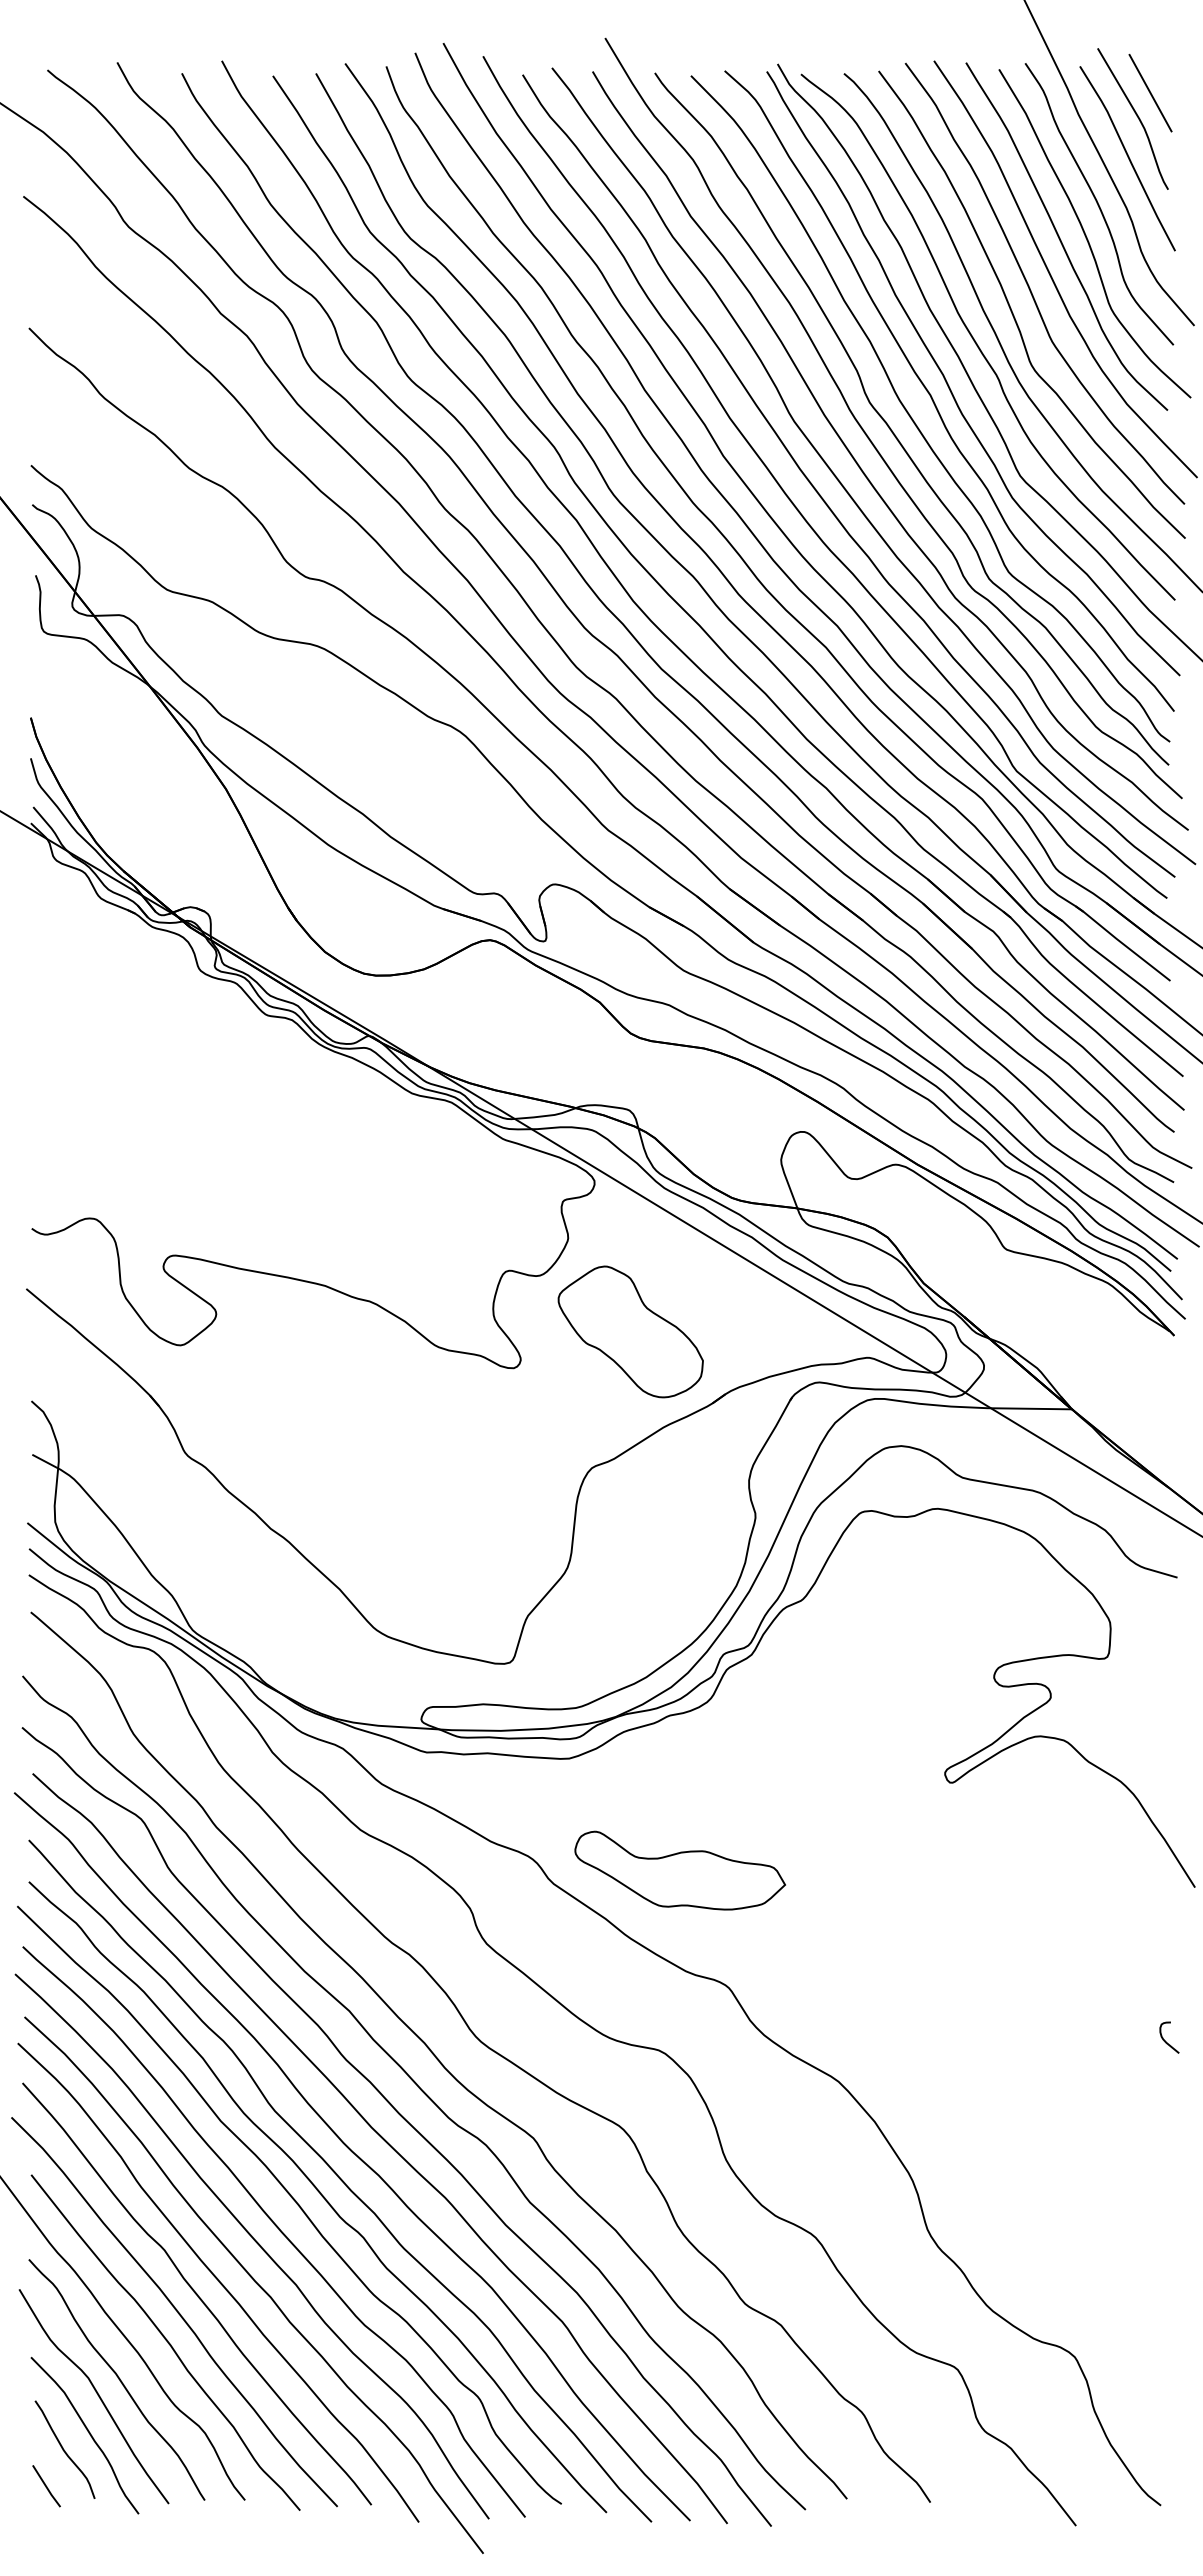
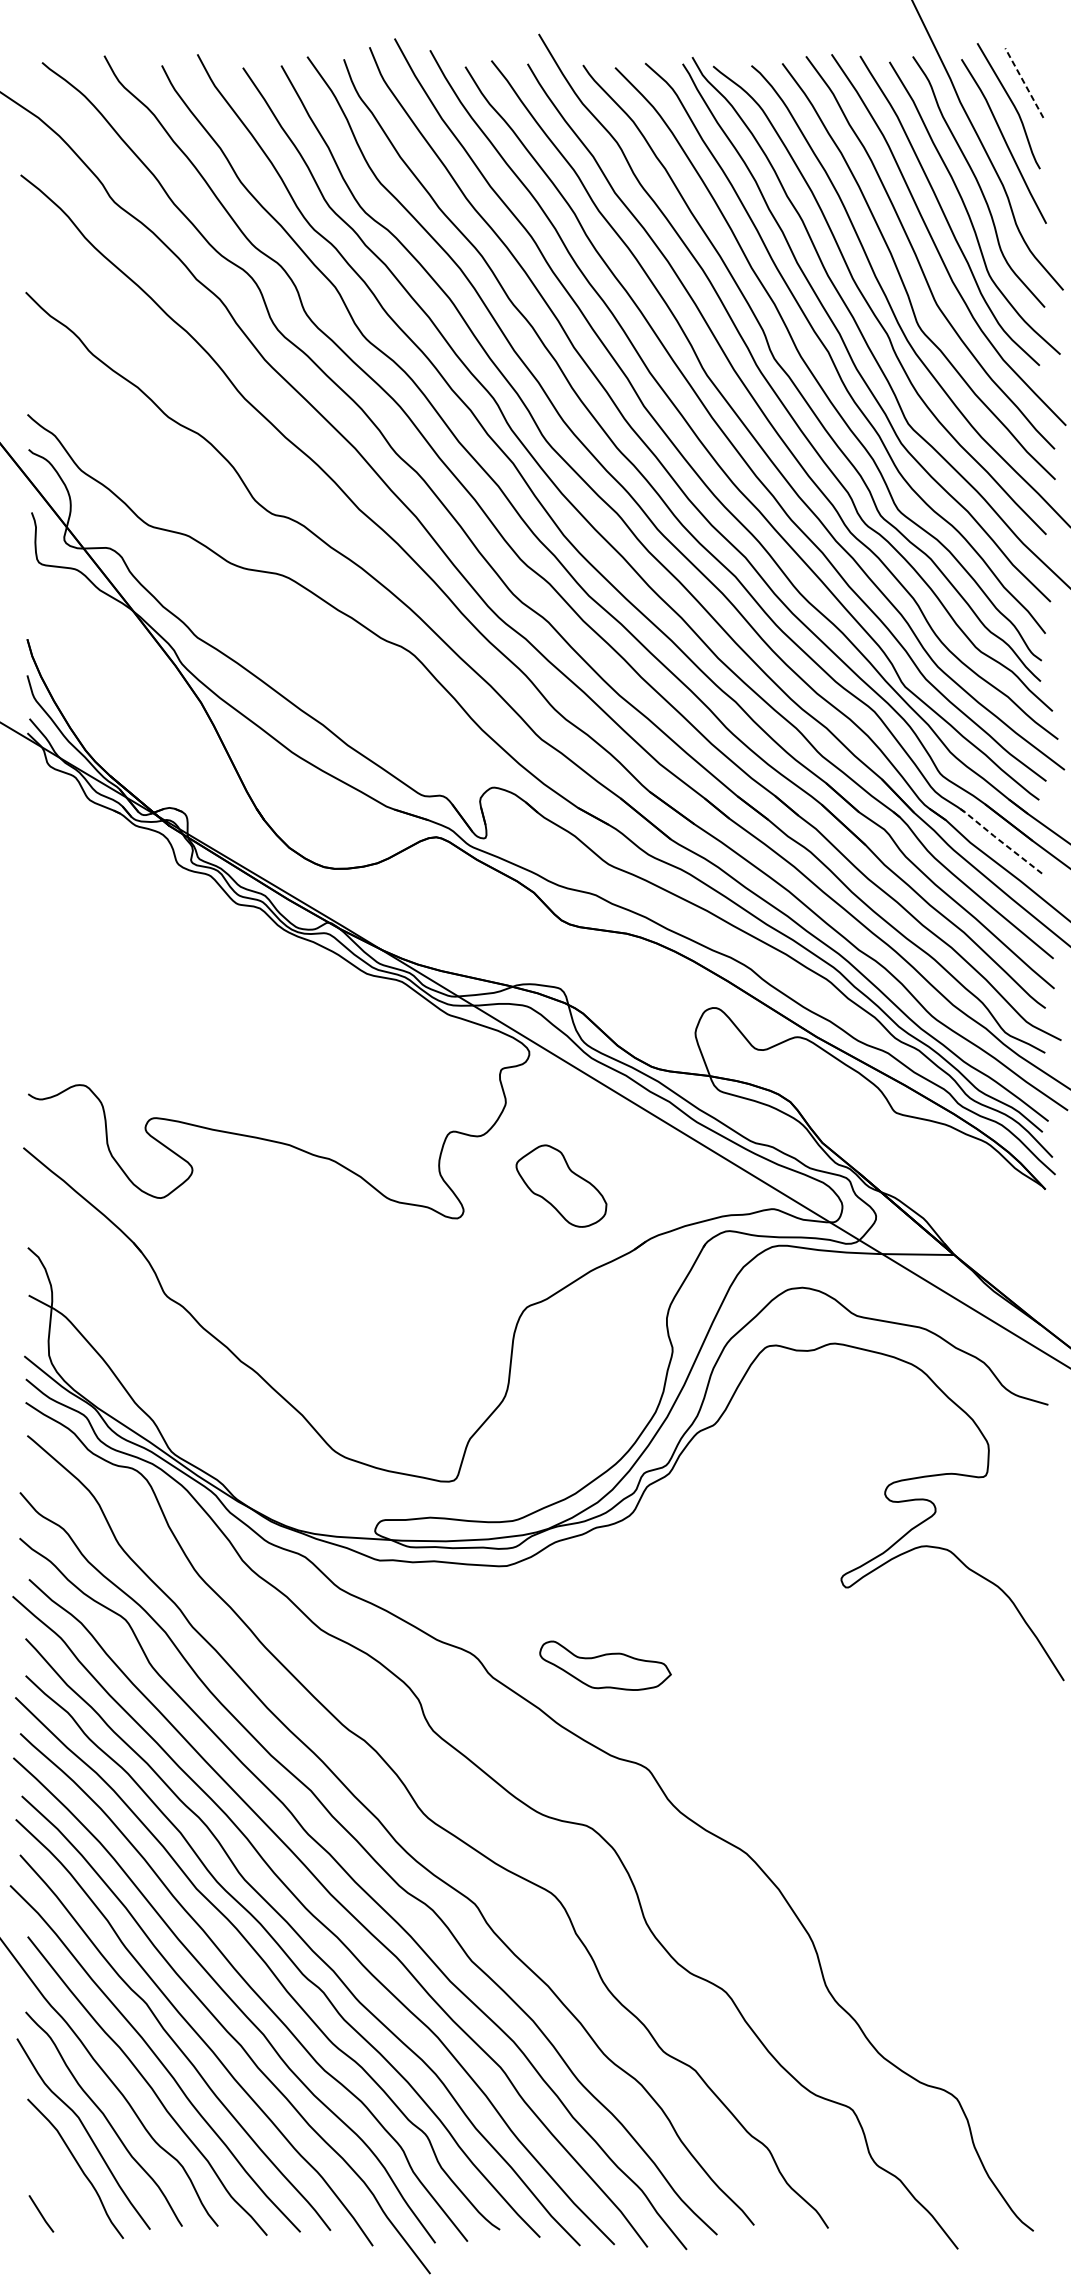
line: (1150, 93) -> (1024, 83), solid -> dashed
line: (1122, 943) -> (999, 840), solid -> dashed
part: (630, 1331) -> (561, 1185), size x0.7
part: (679, 1870) -> (604, 1665), size x0.7
curve: (1165, 2040) -> (1037, 1817), removed
curve: (64, 2449) -> (57, 2181), removed

